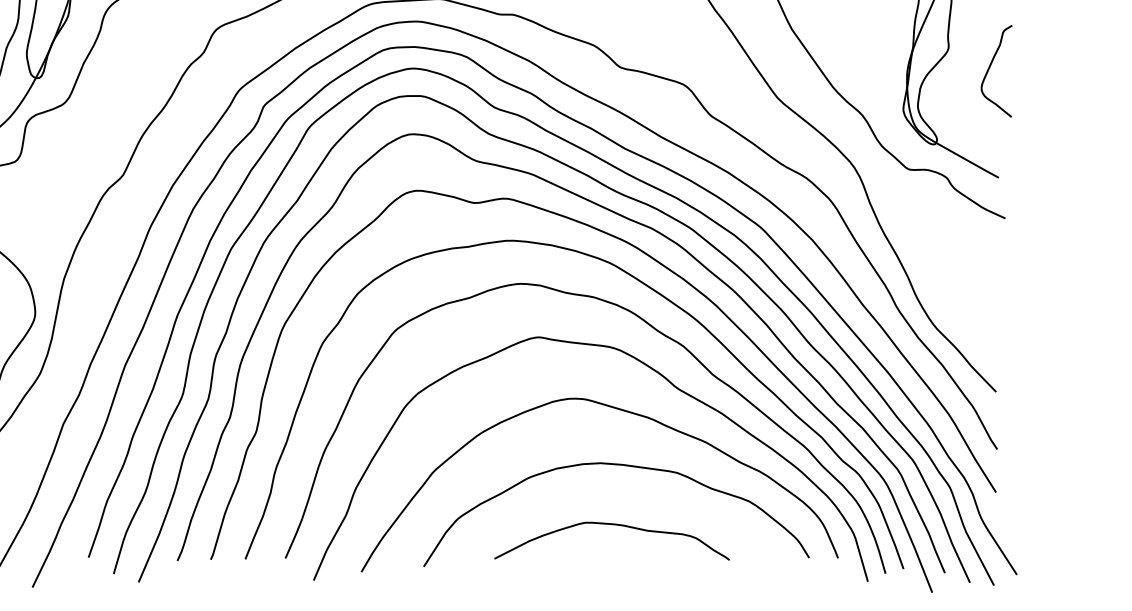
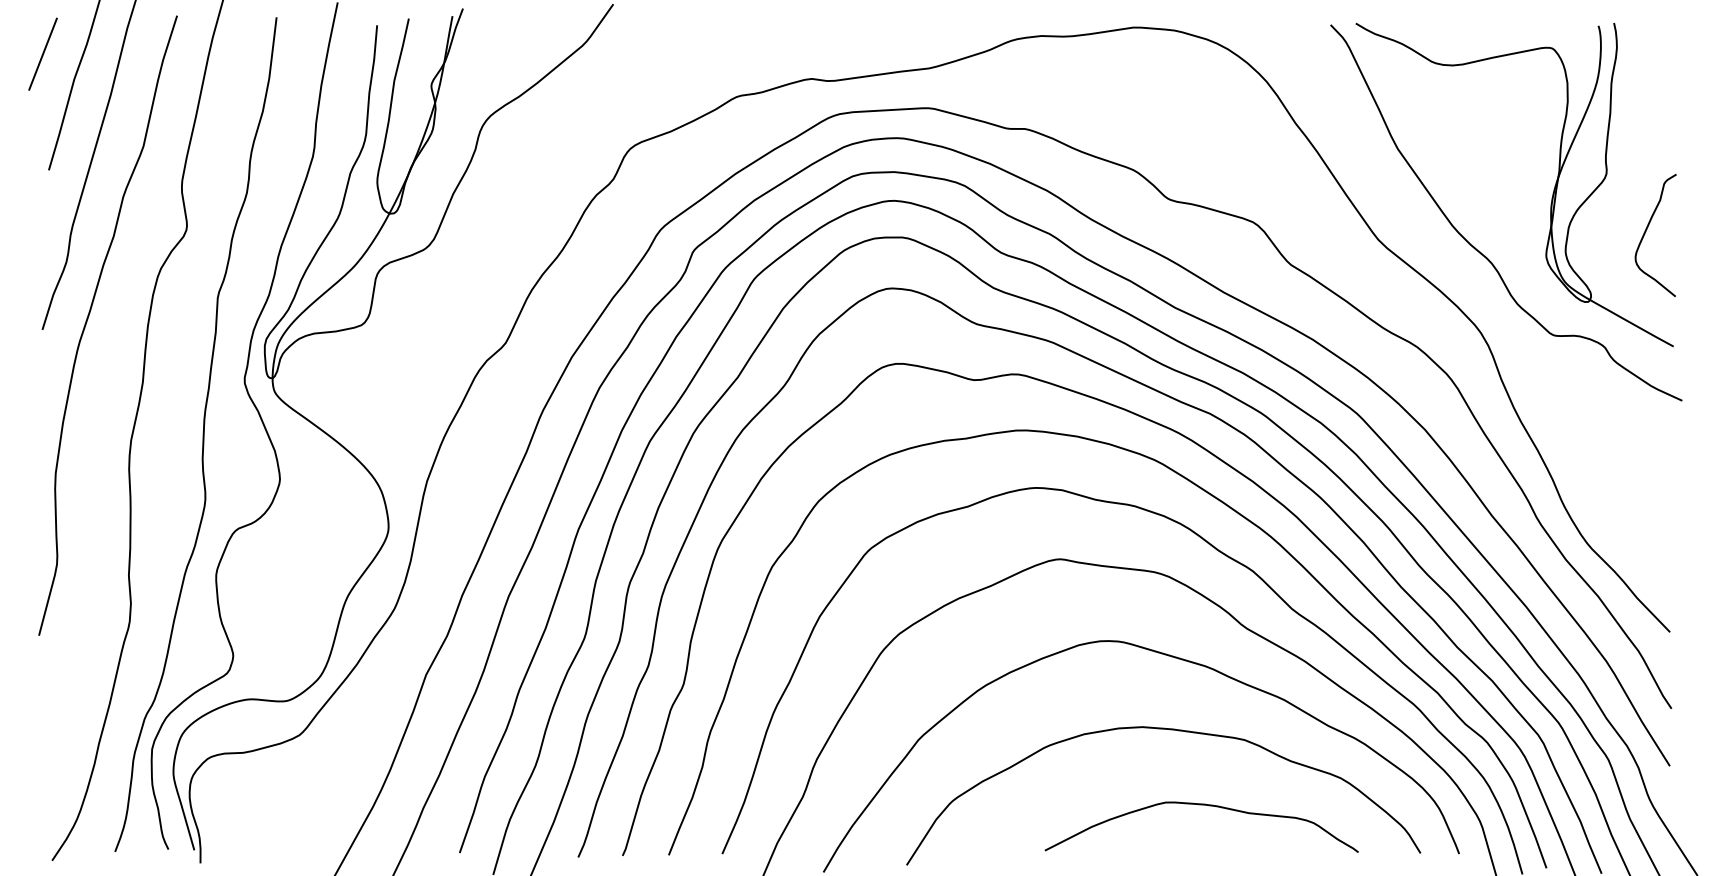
curve: (989, 68) -> (1646, 231), moved
curve: (611, 524) -> (1201, 805), moved

